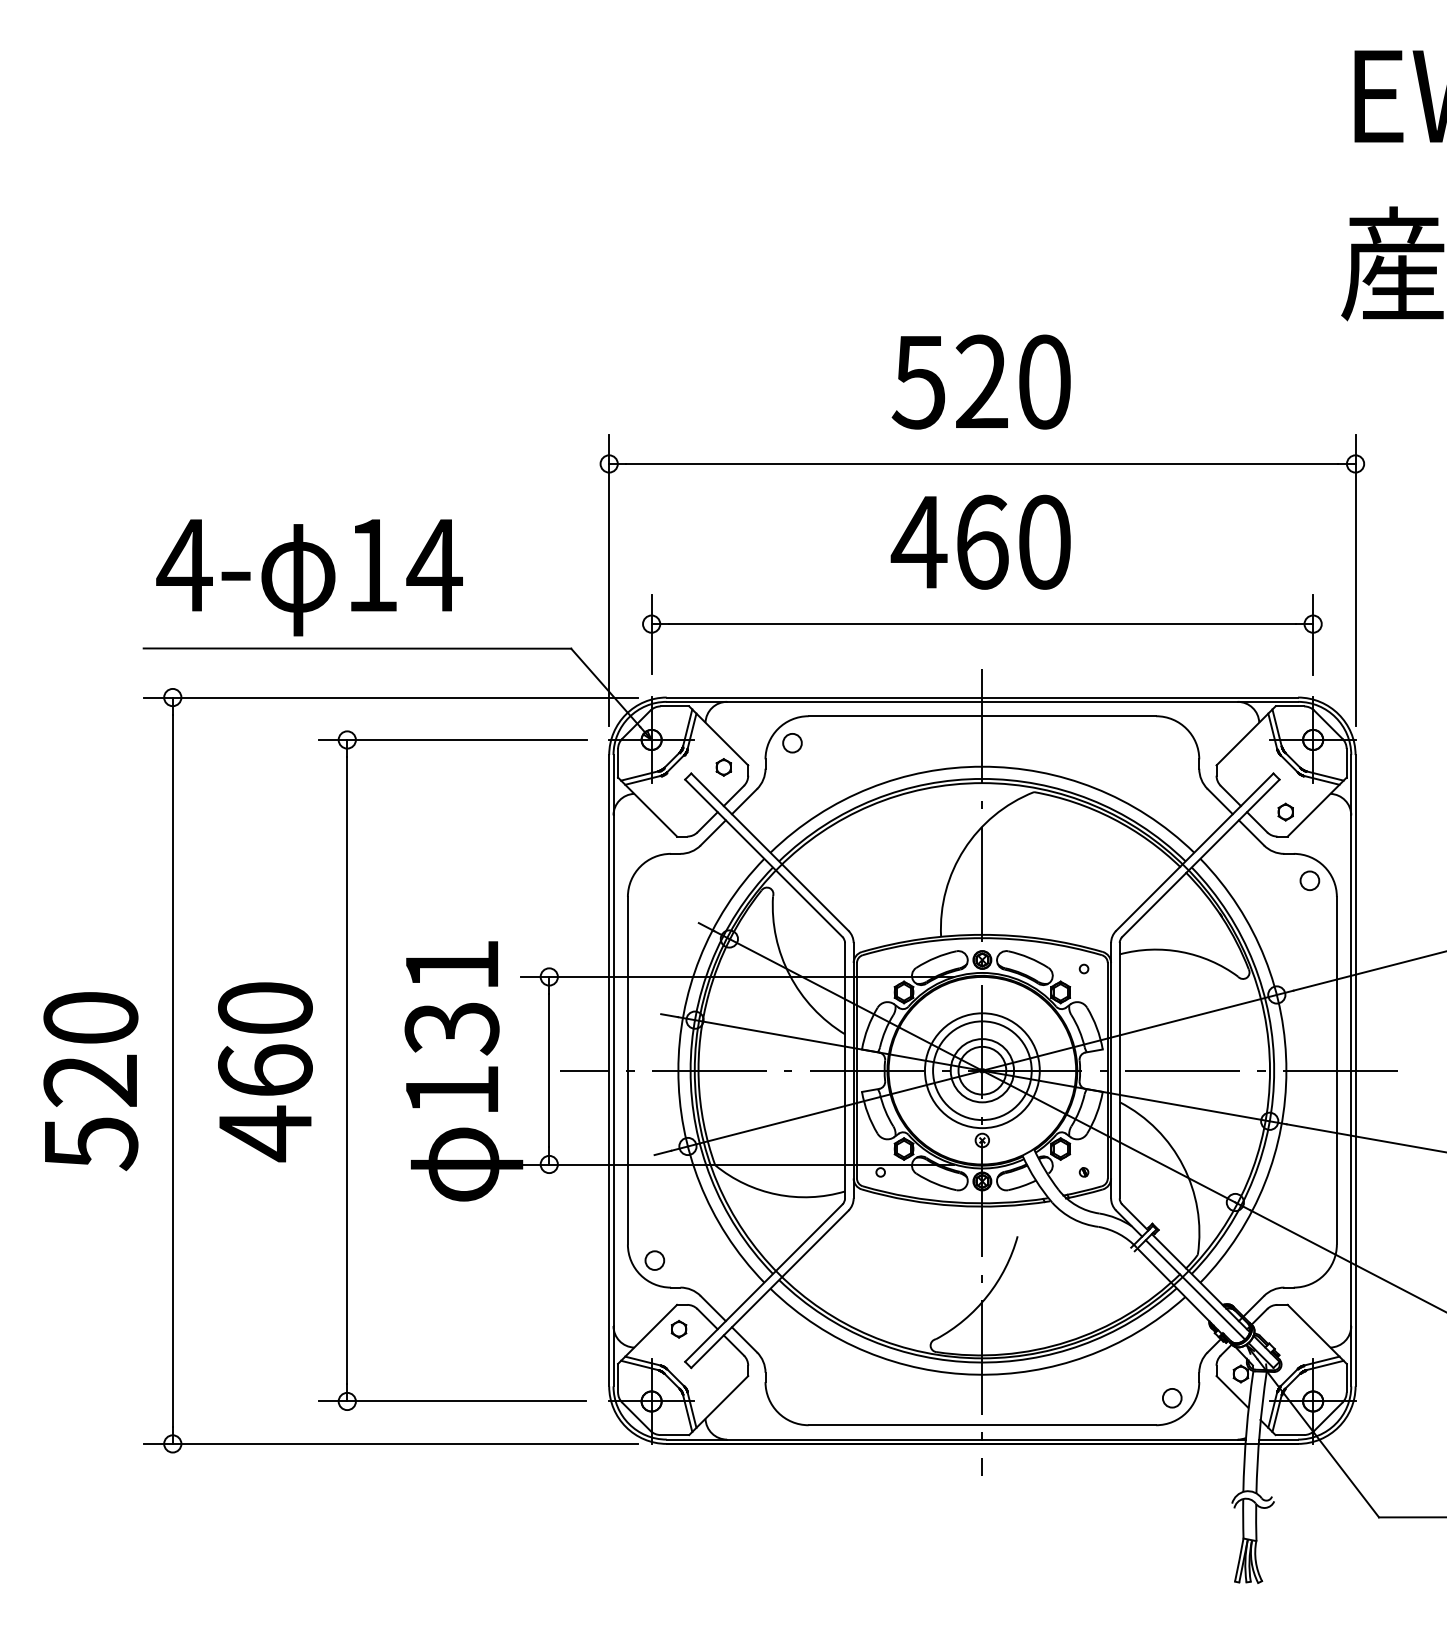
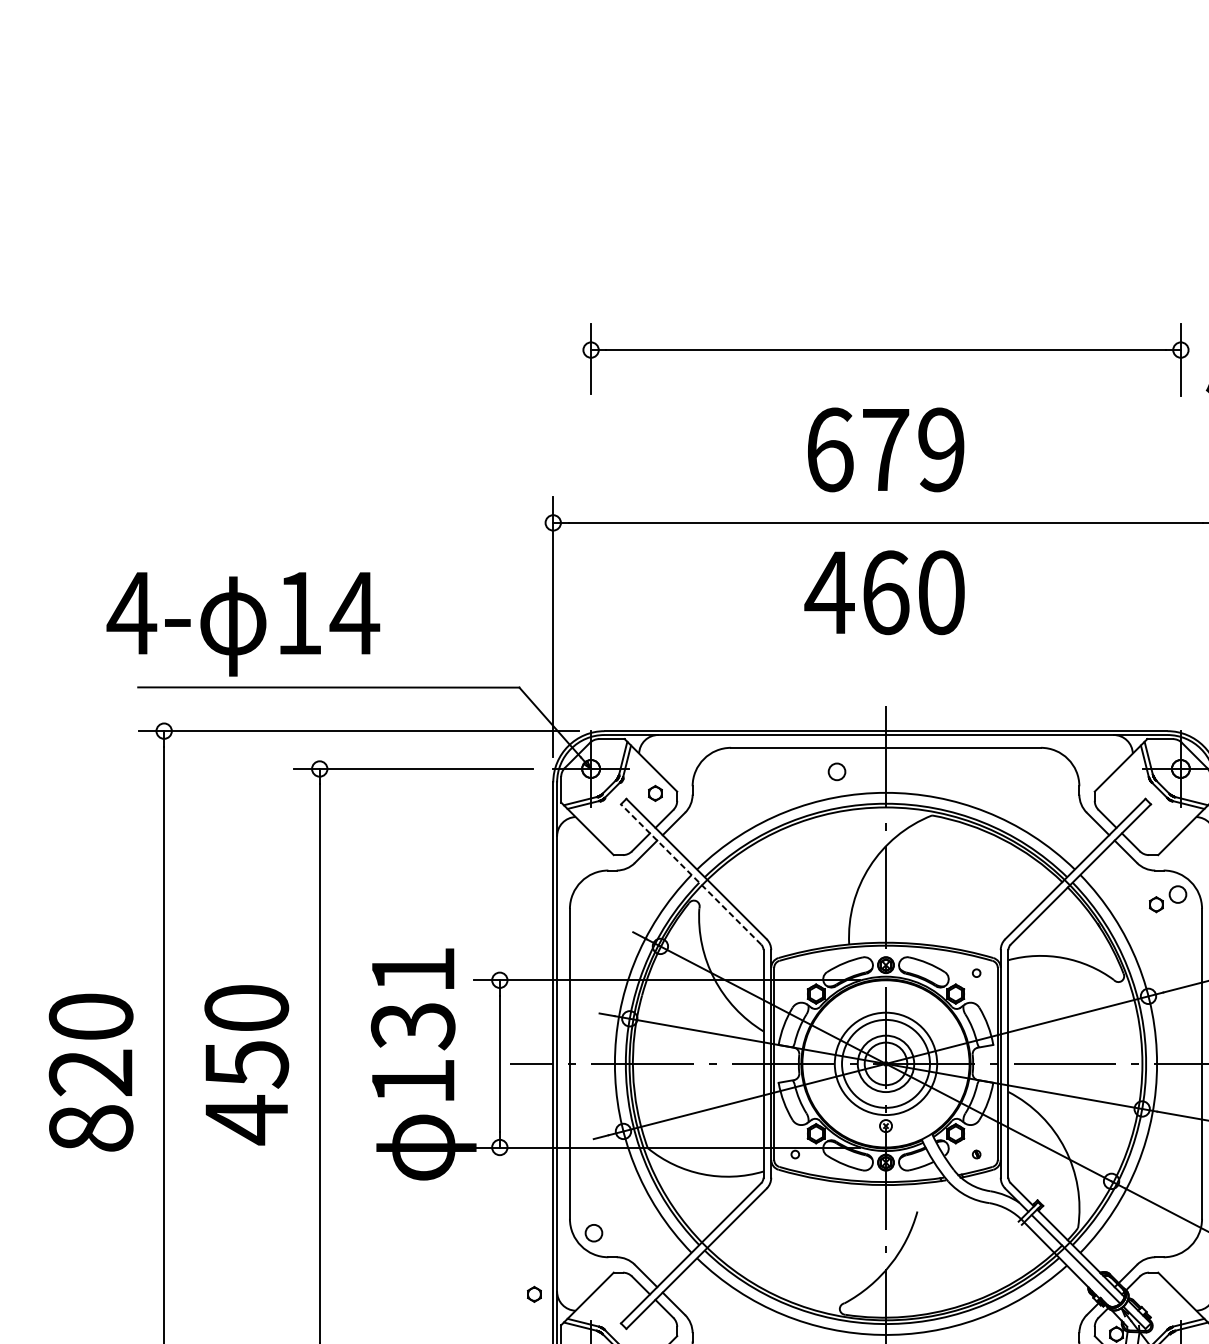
text: (980, 381) -> (884, 449), 520 -> 679
text: (309, 577) -> (243, 624), moved
part: (982, 624) -> (886, 350), moved
circle: (792, 743) -> (837, 772), moved
part: (1285, 811) -> (1156, 904), moved
line: (763, 857) -> (690, 873), solid -> dashed
text: (265, 1071) -> (246, 1064), 460 -> 450
text: (90, 1144) -> (90, 1129), 520 -> 820
part: (678, 1328) -> (533, 1293), moved

